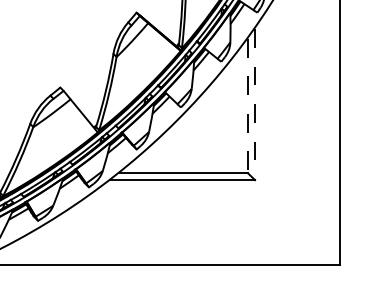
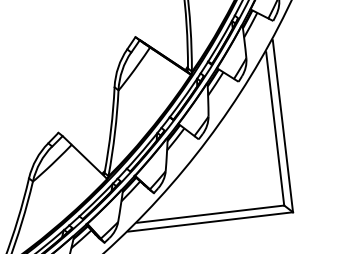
line: (255, 105) -> (283, 127), dashed -> solid
line: (248, 106) -> (275, 129), dashed -> solid

